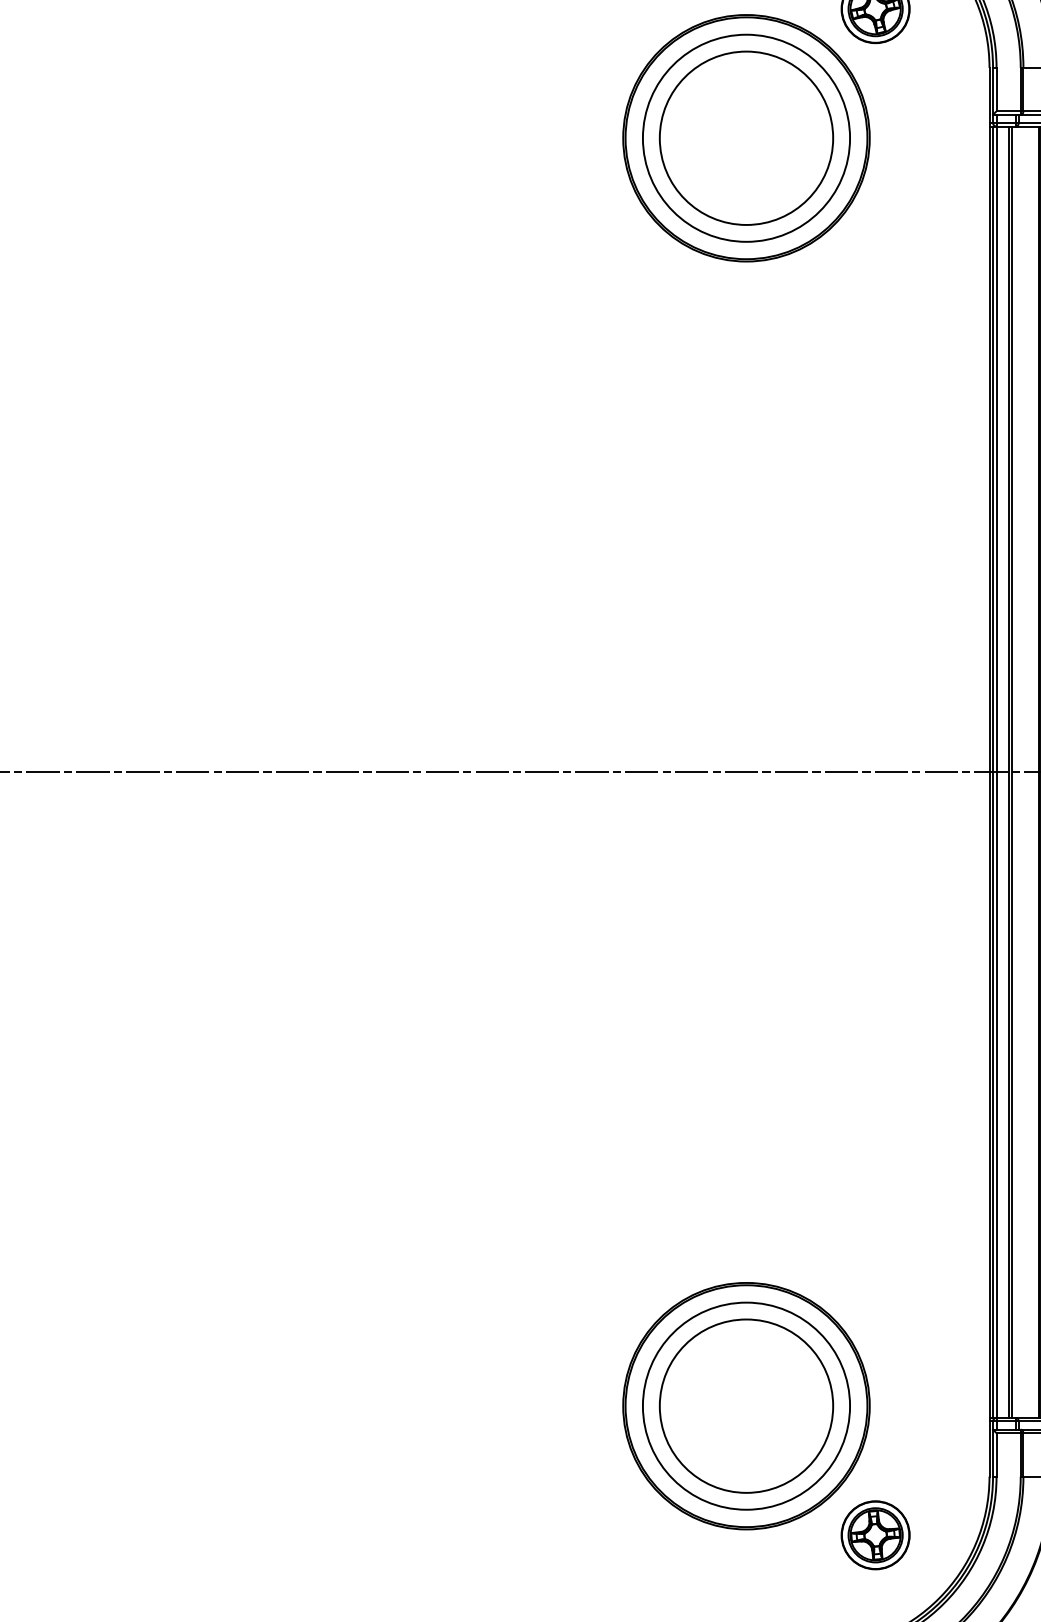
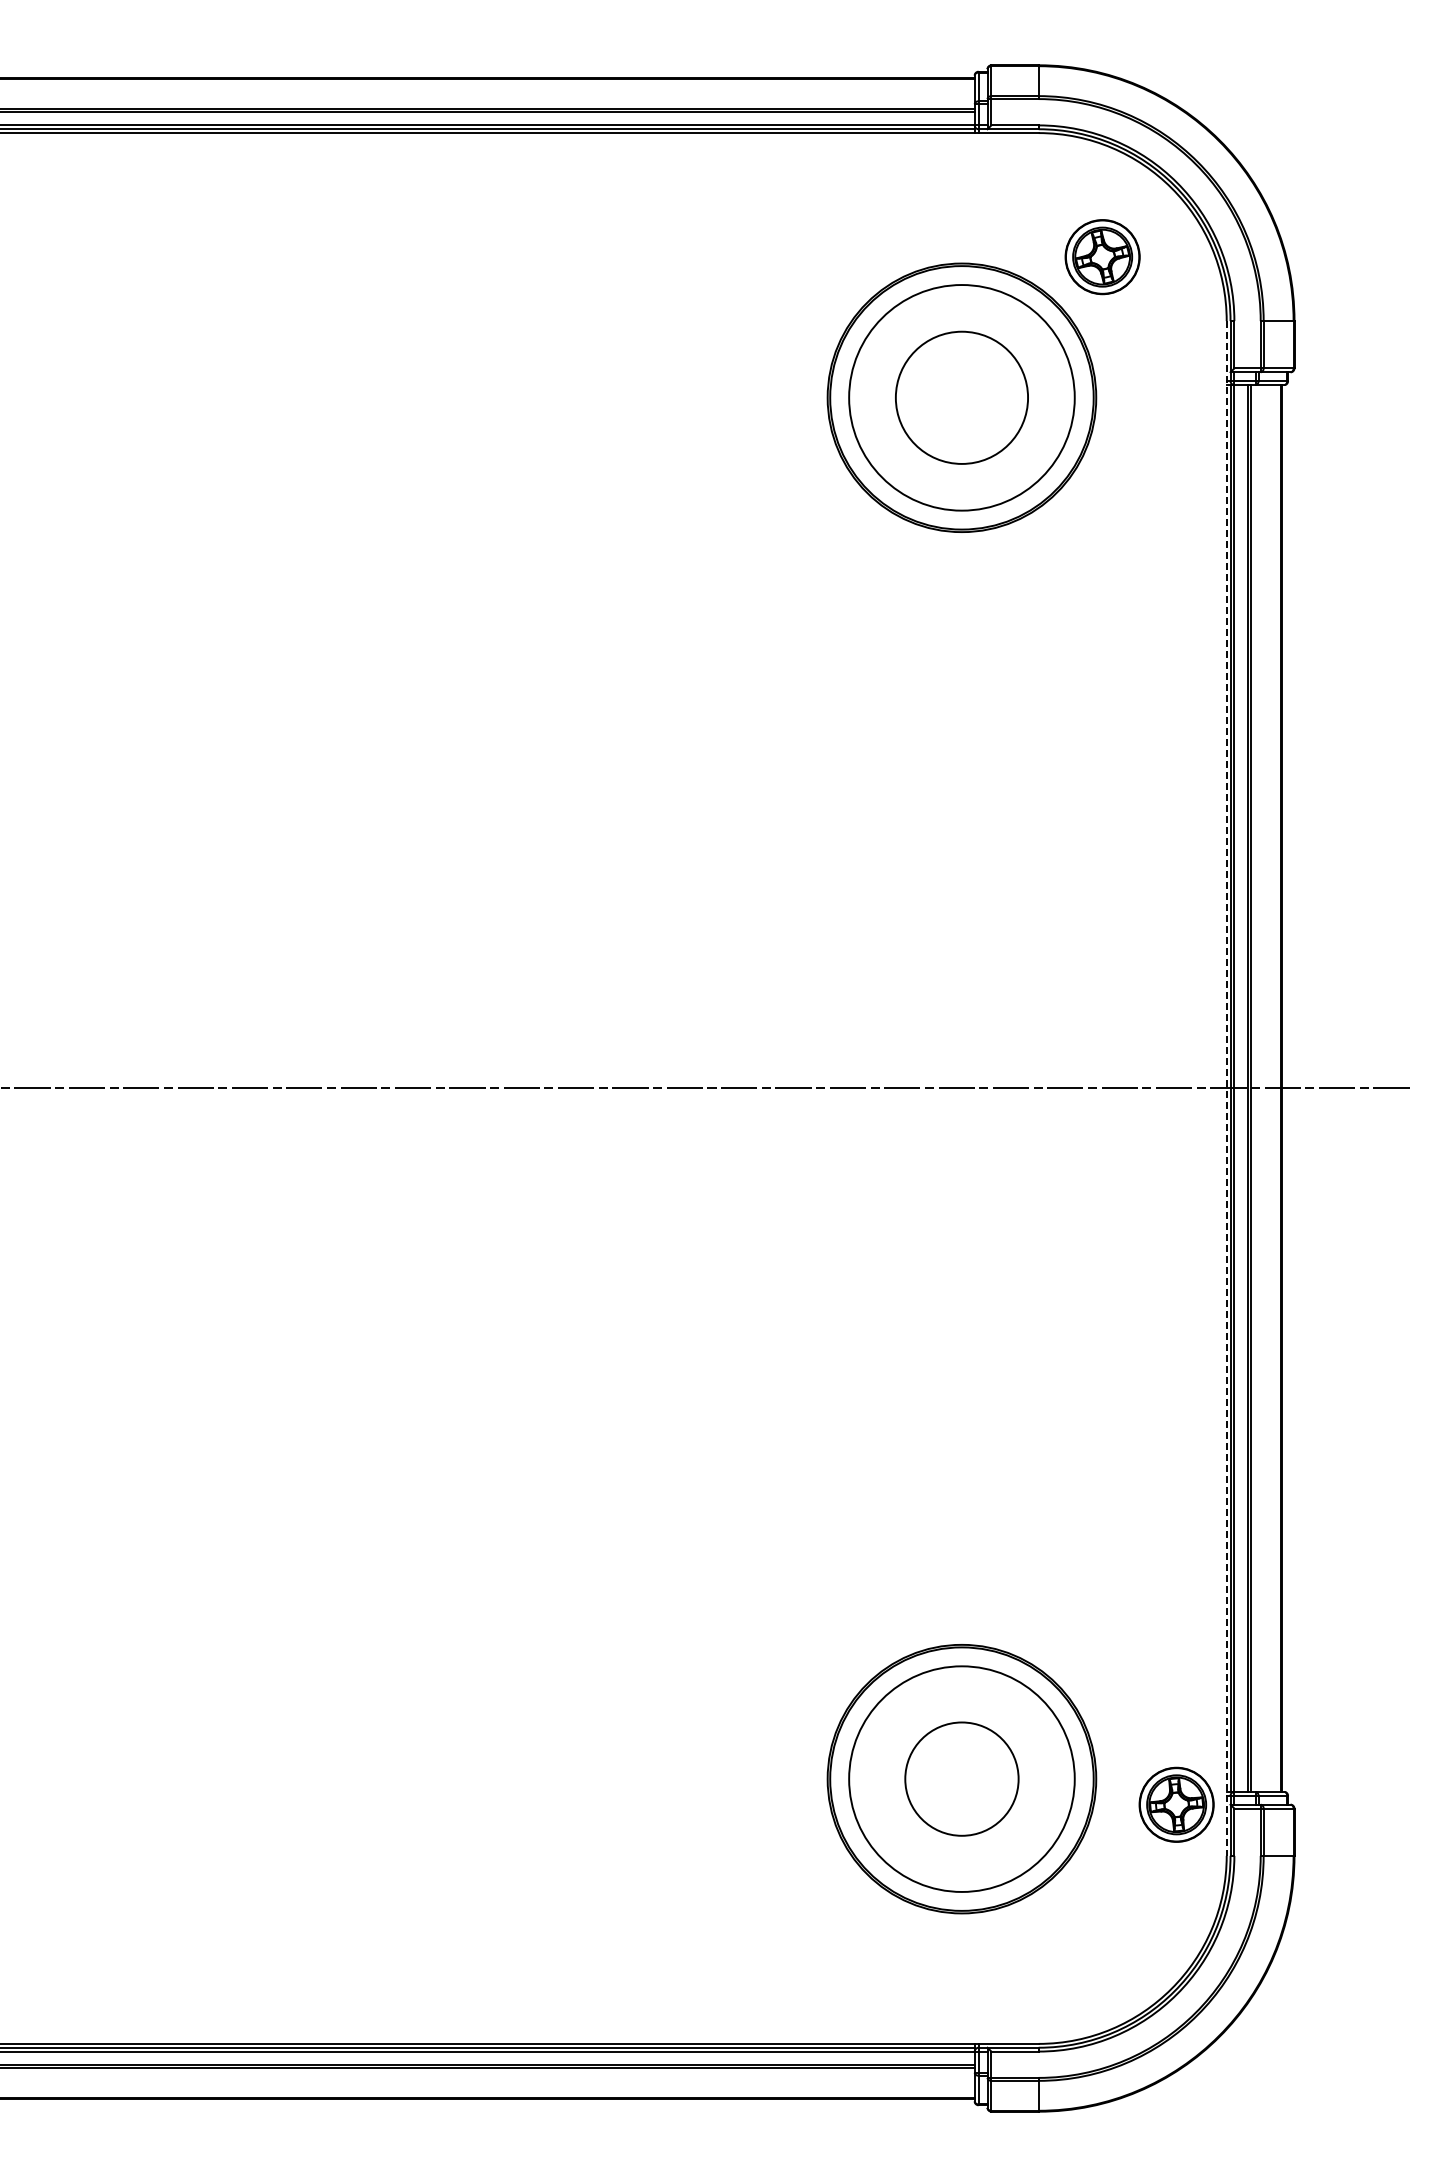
circle: (746, 137) -> (961, 397), size x0.7
line: (989, 773) -> (1226, 1089), solid -> dashed
circle: (746, 1405) -> (961, 1778), size x0.6
part: (875, 1535) -> (1176, 1804), moved

